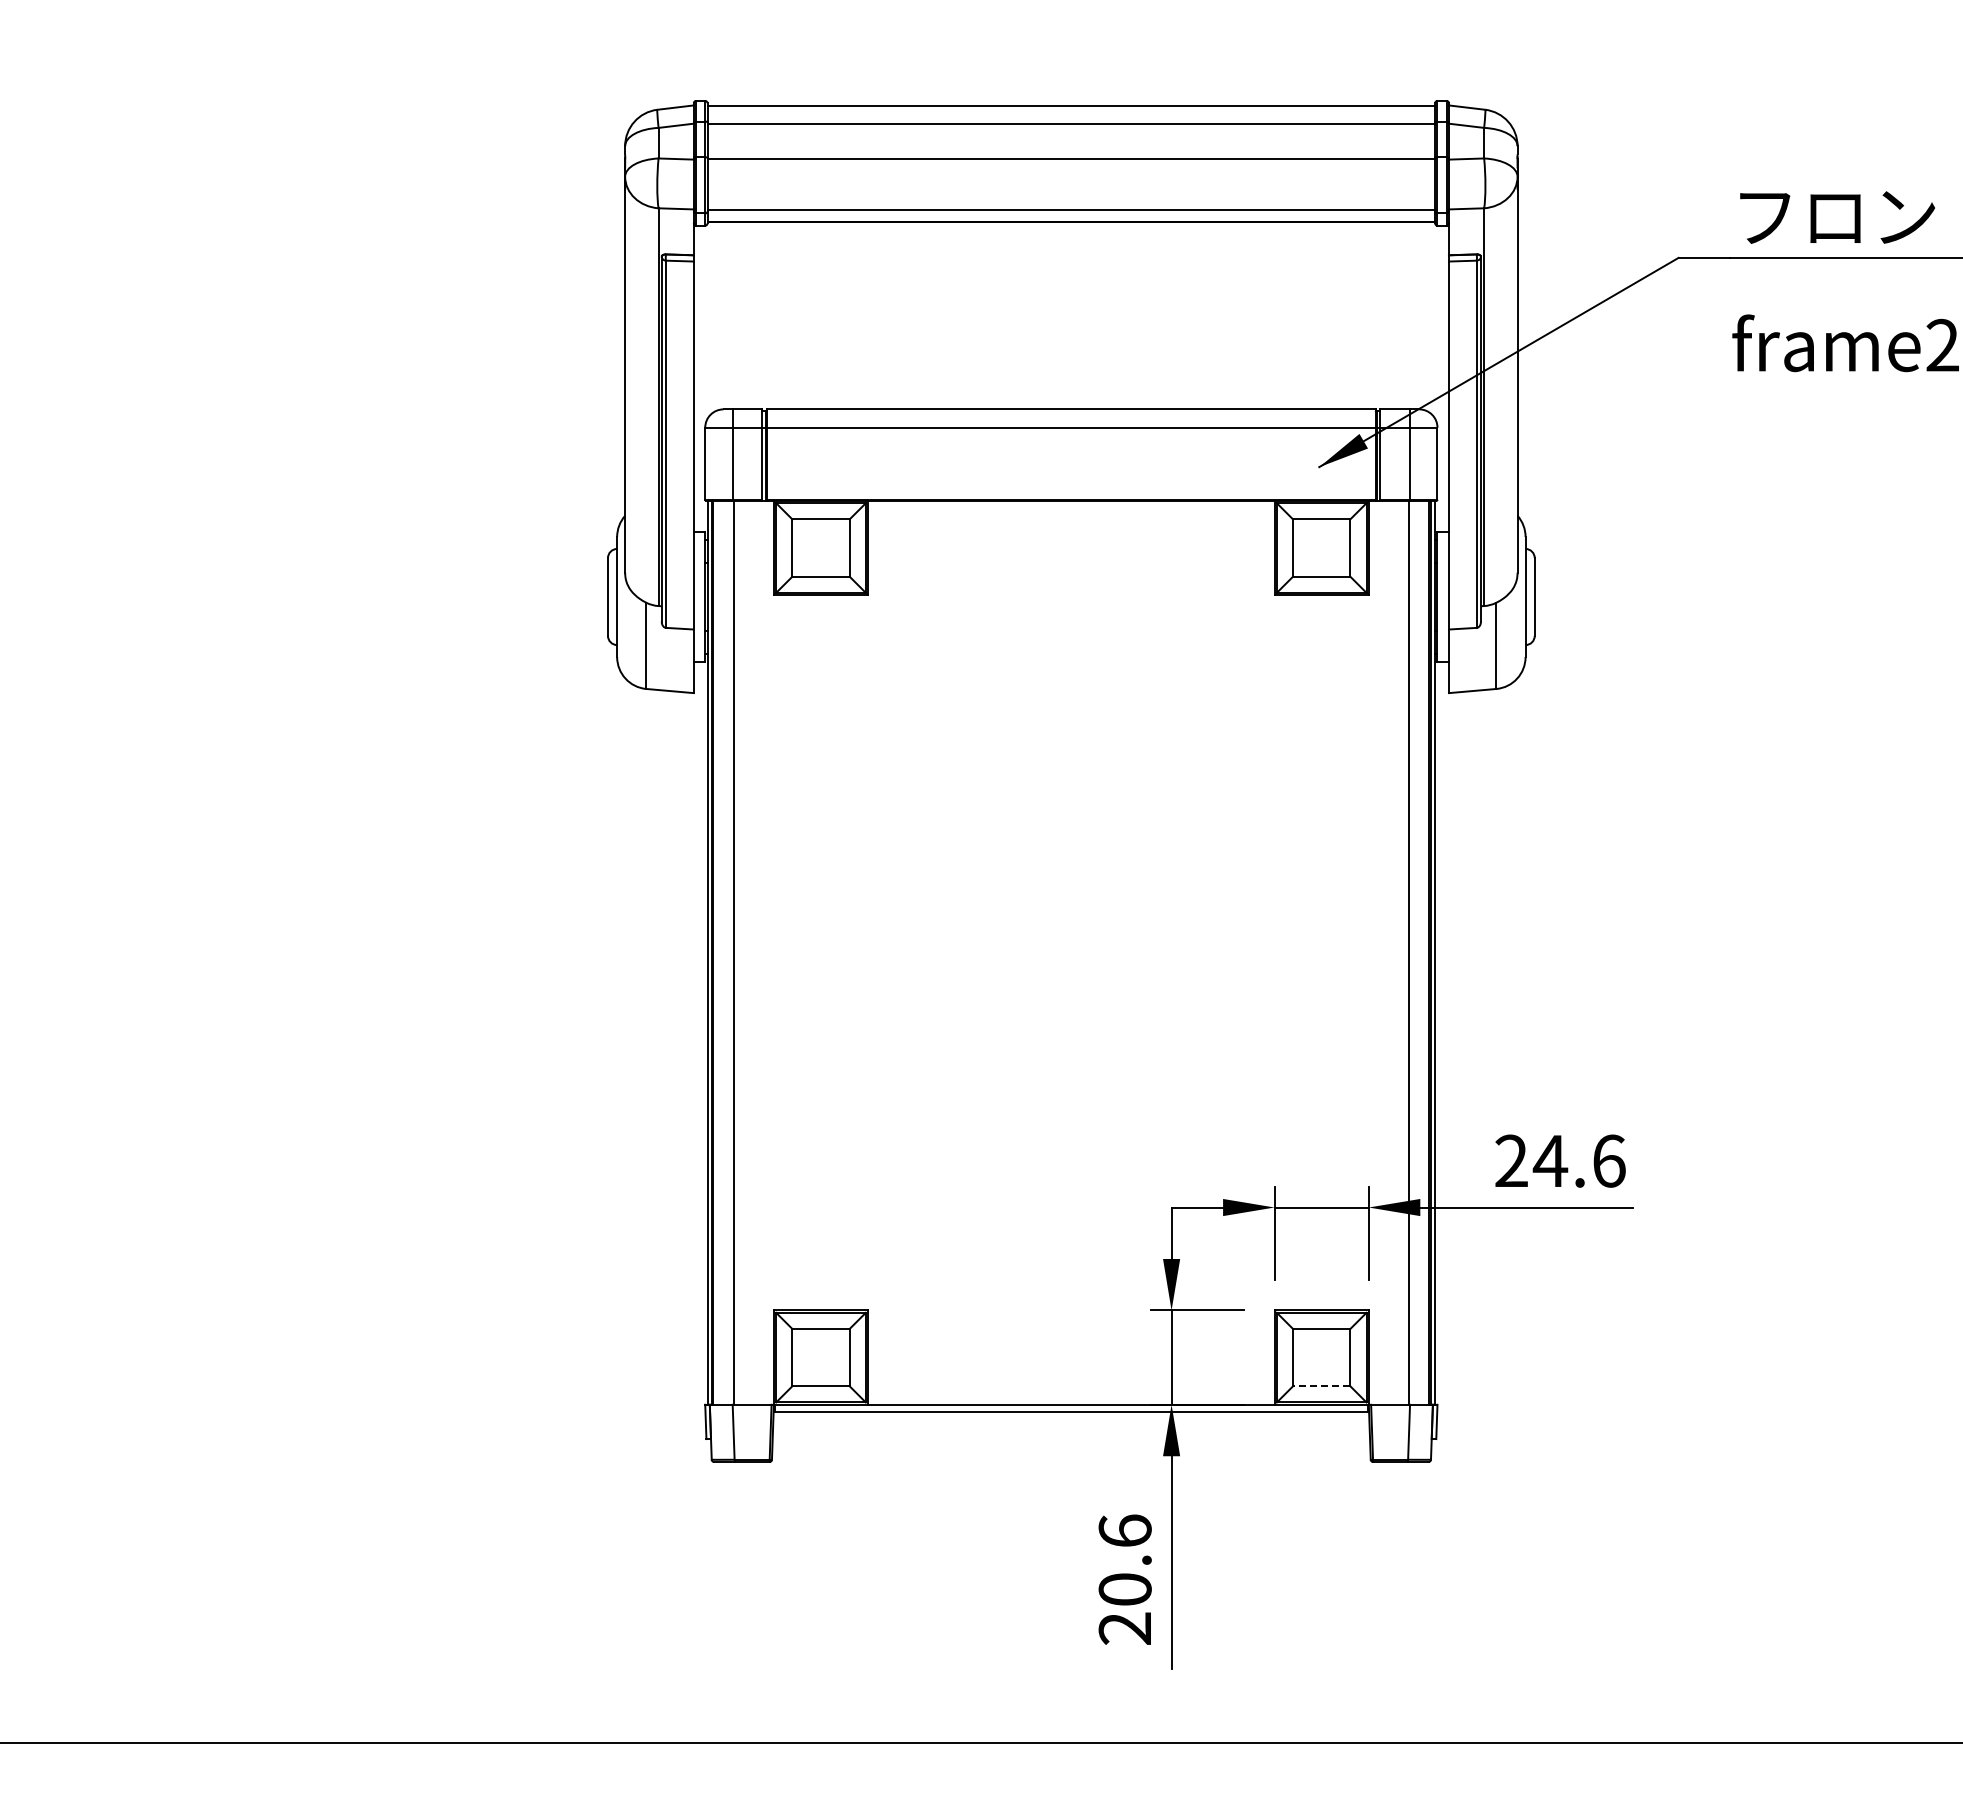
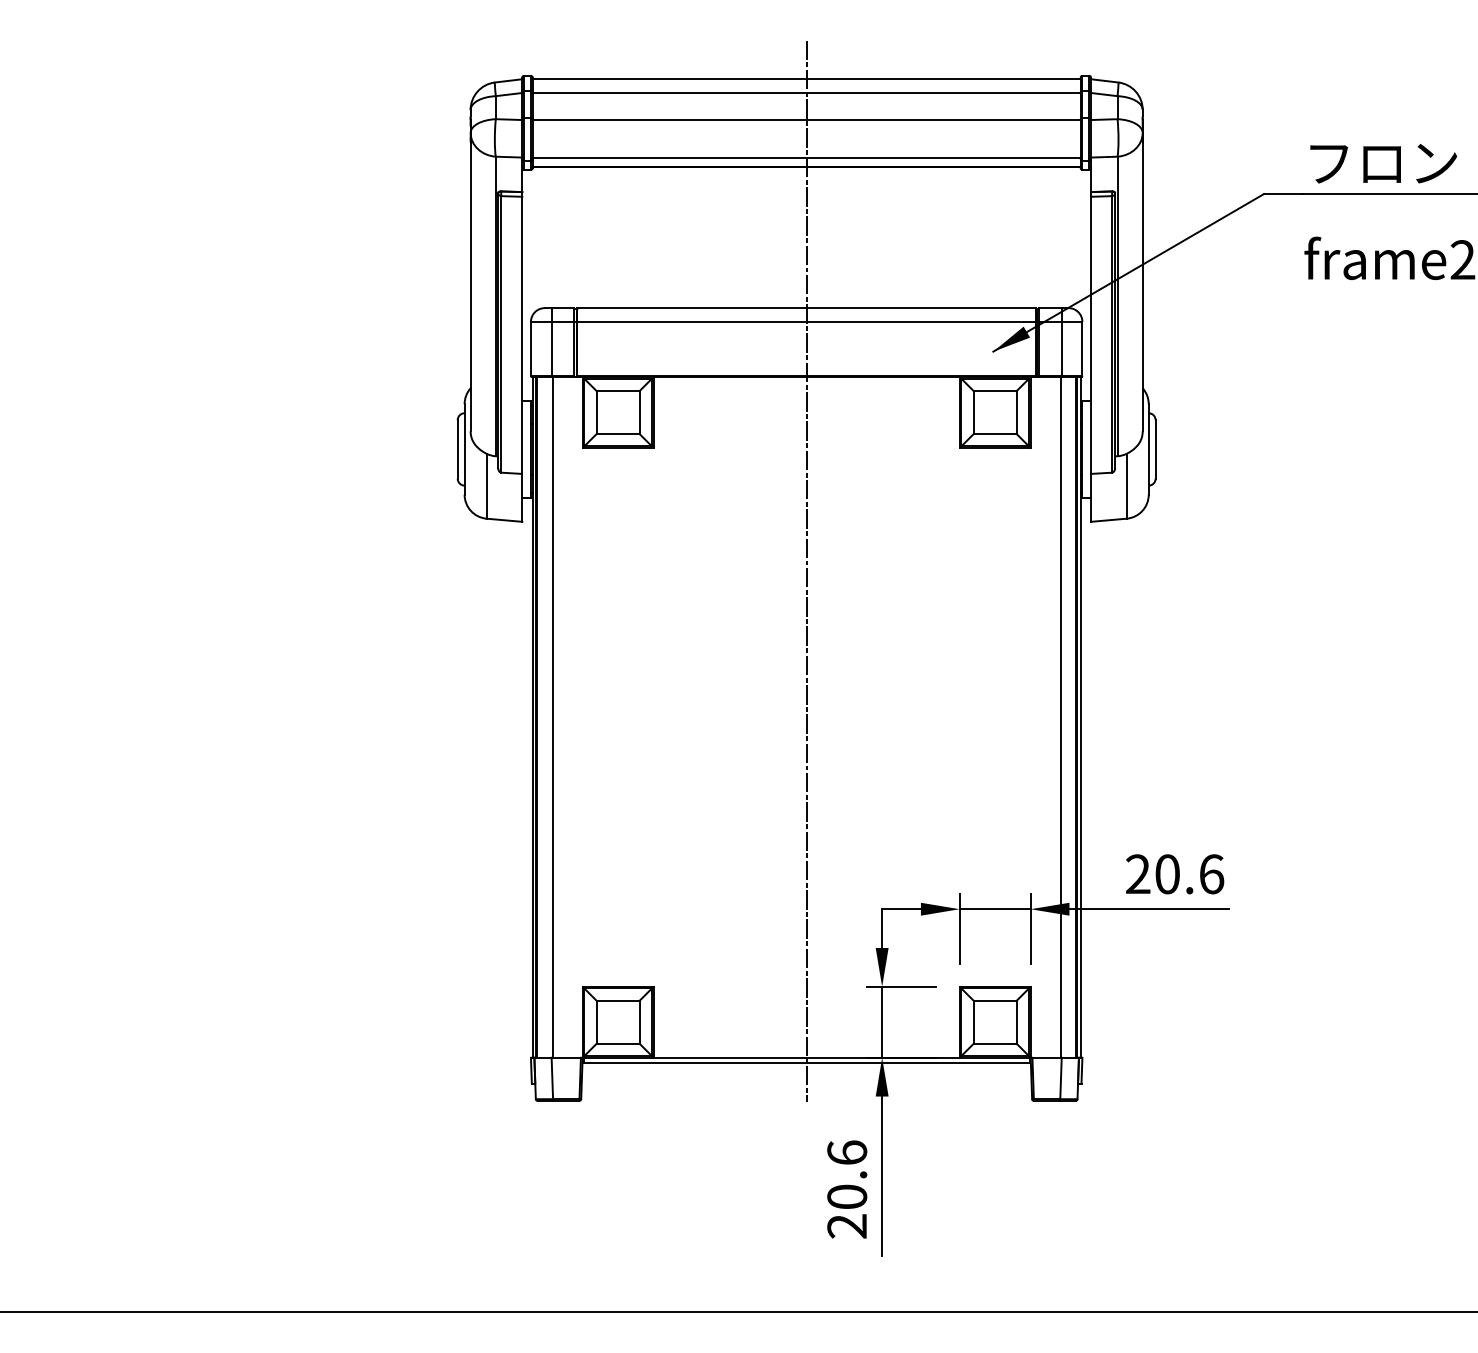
line: (1071, 758) -> (806, 571), added
text: (1550, 1160) -> (1167, 873), 24.6 -> 20.6
line: (1321, 1386) -> (995, 1044), dashed -> solid

